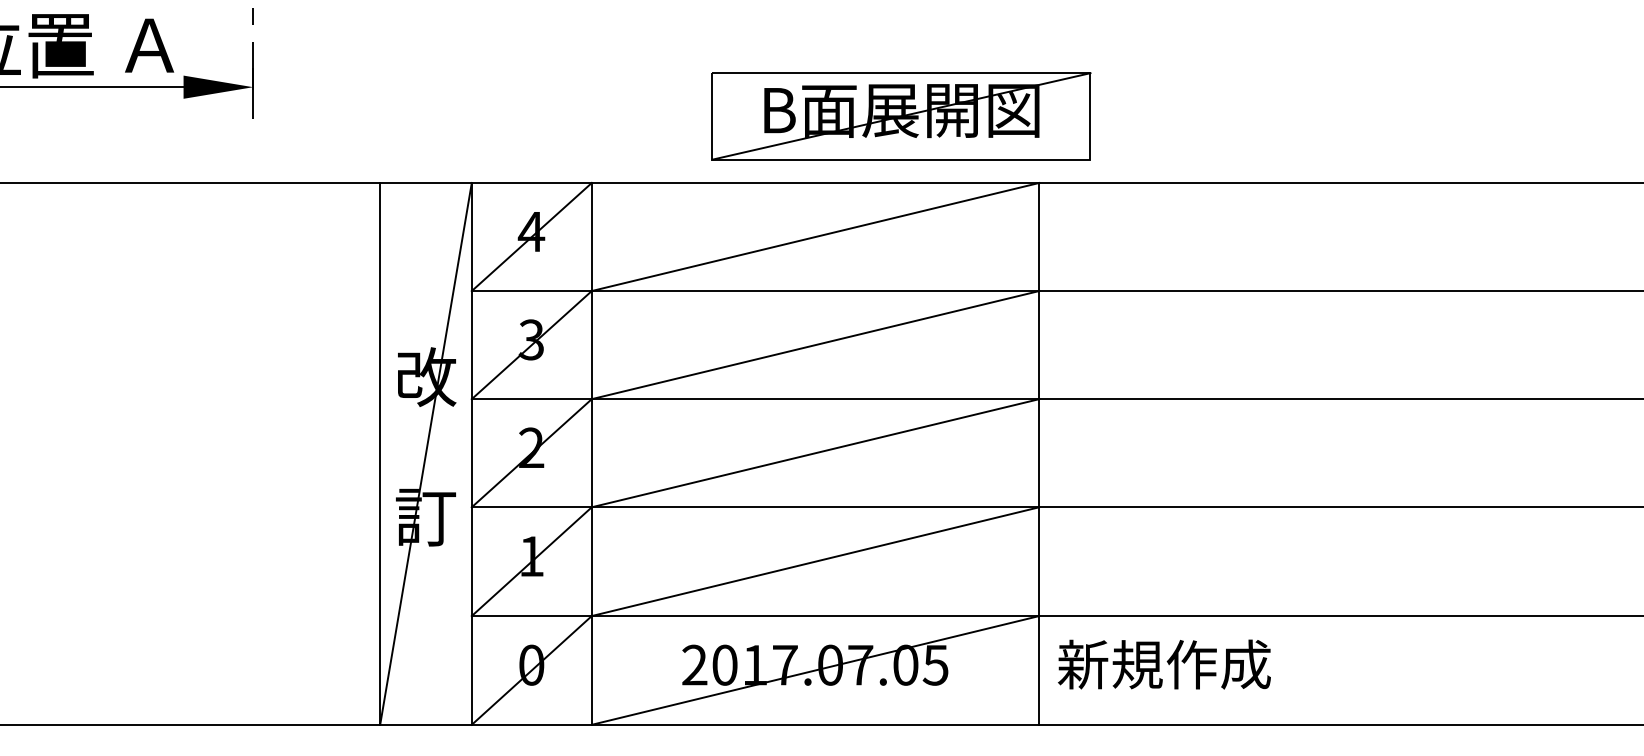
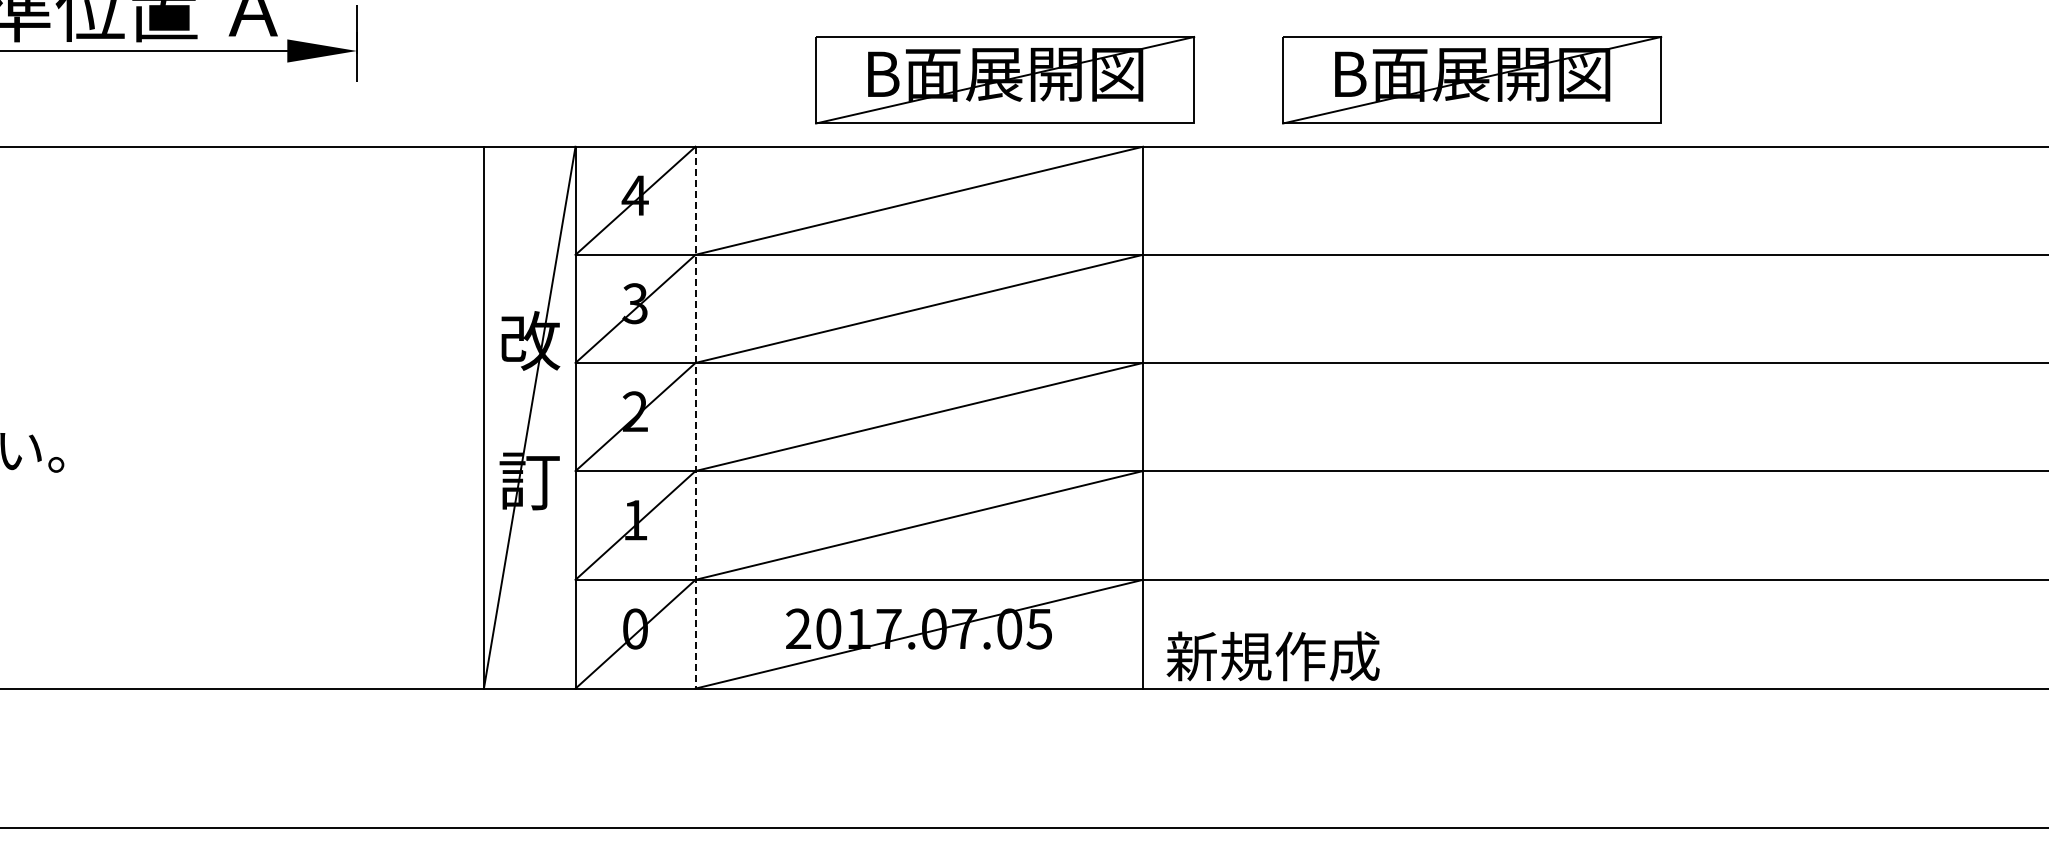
part: (1368, 116) -> (1472, 80), added
line: (591, 453) -> (695, 417), solid -> dashed
text: (1163, 664) -> (1272, 656), moved

